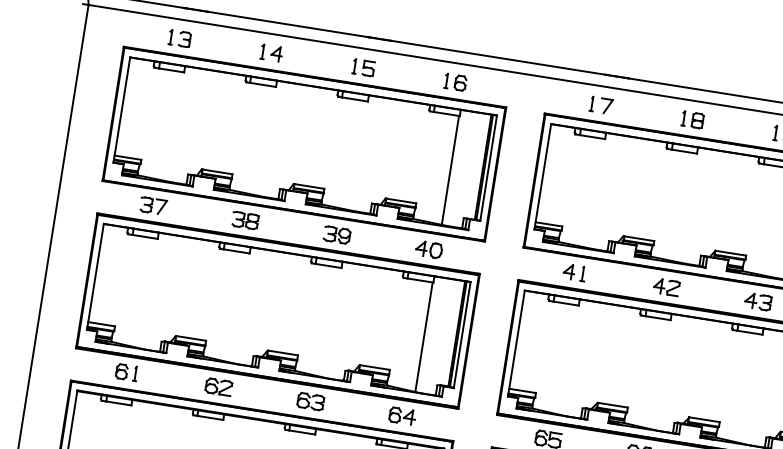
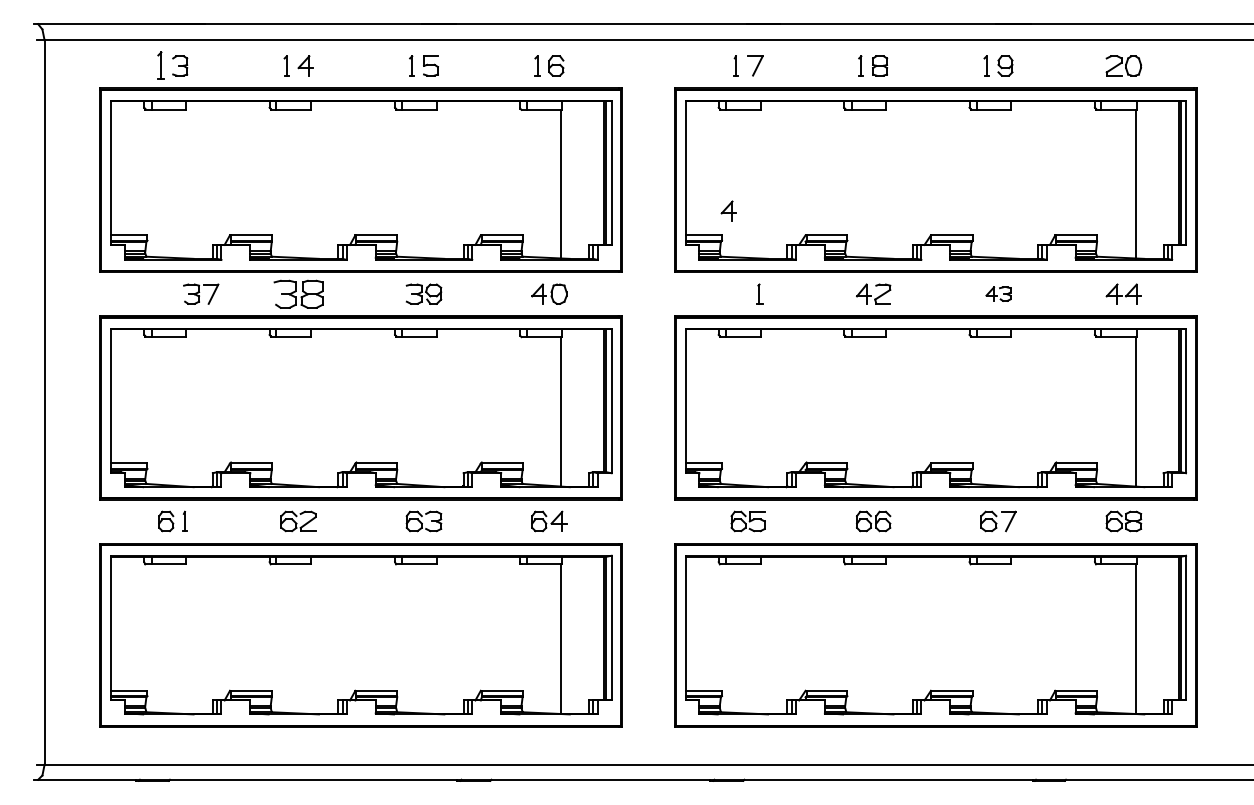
part: (171, 37) -> (161, 65), size x1.4
part: (153, 205) -> (201, 293), moved
part: (245, 220) -> (298, 293), size x1.4
part: (569, 271) -> (728, 210), moved
part: (758, 301) -> (998, 293), size x0.7

